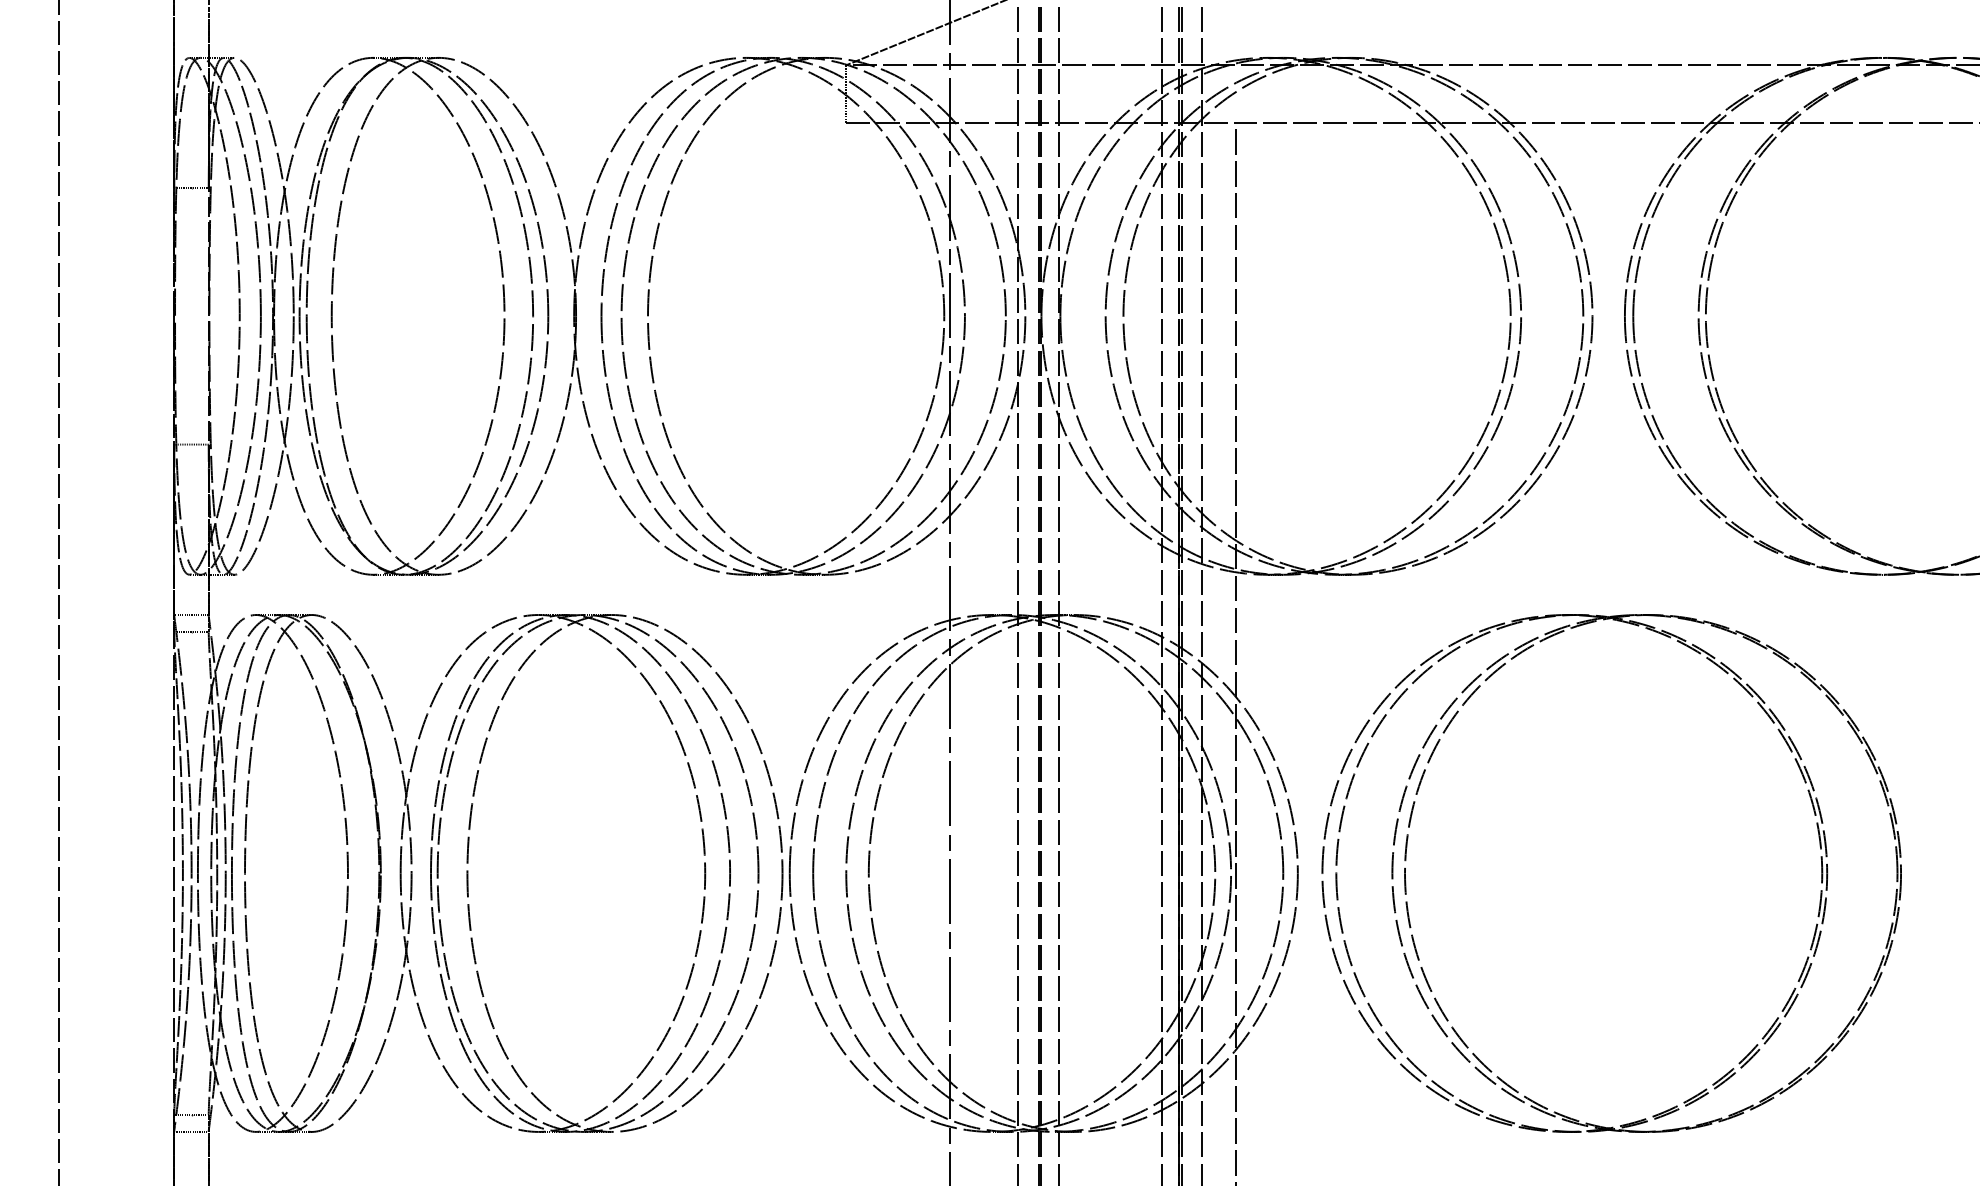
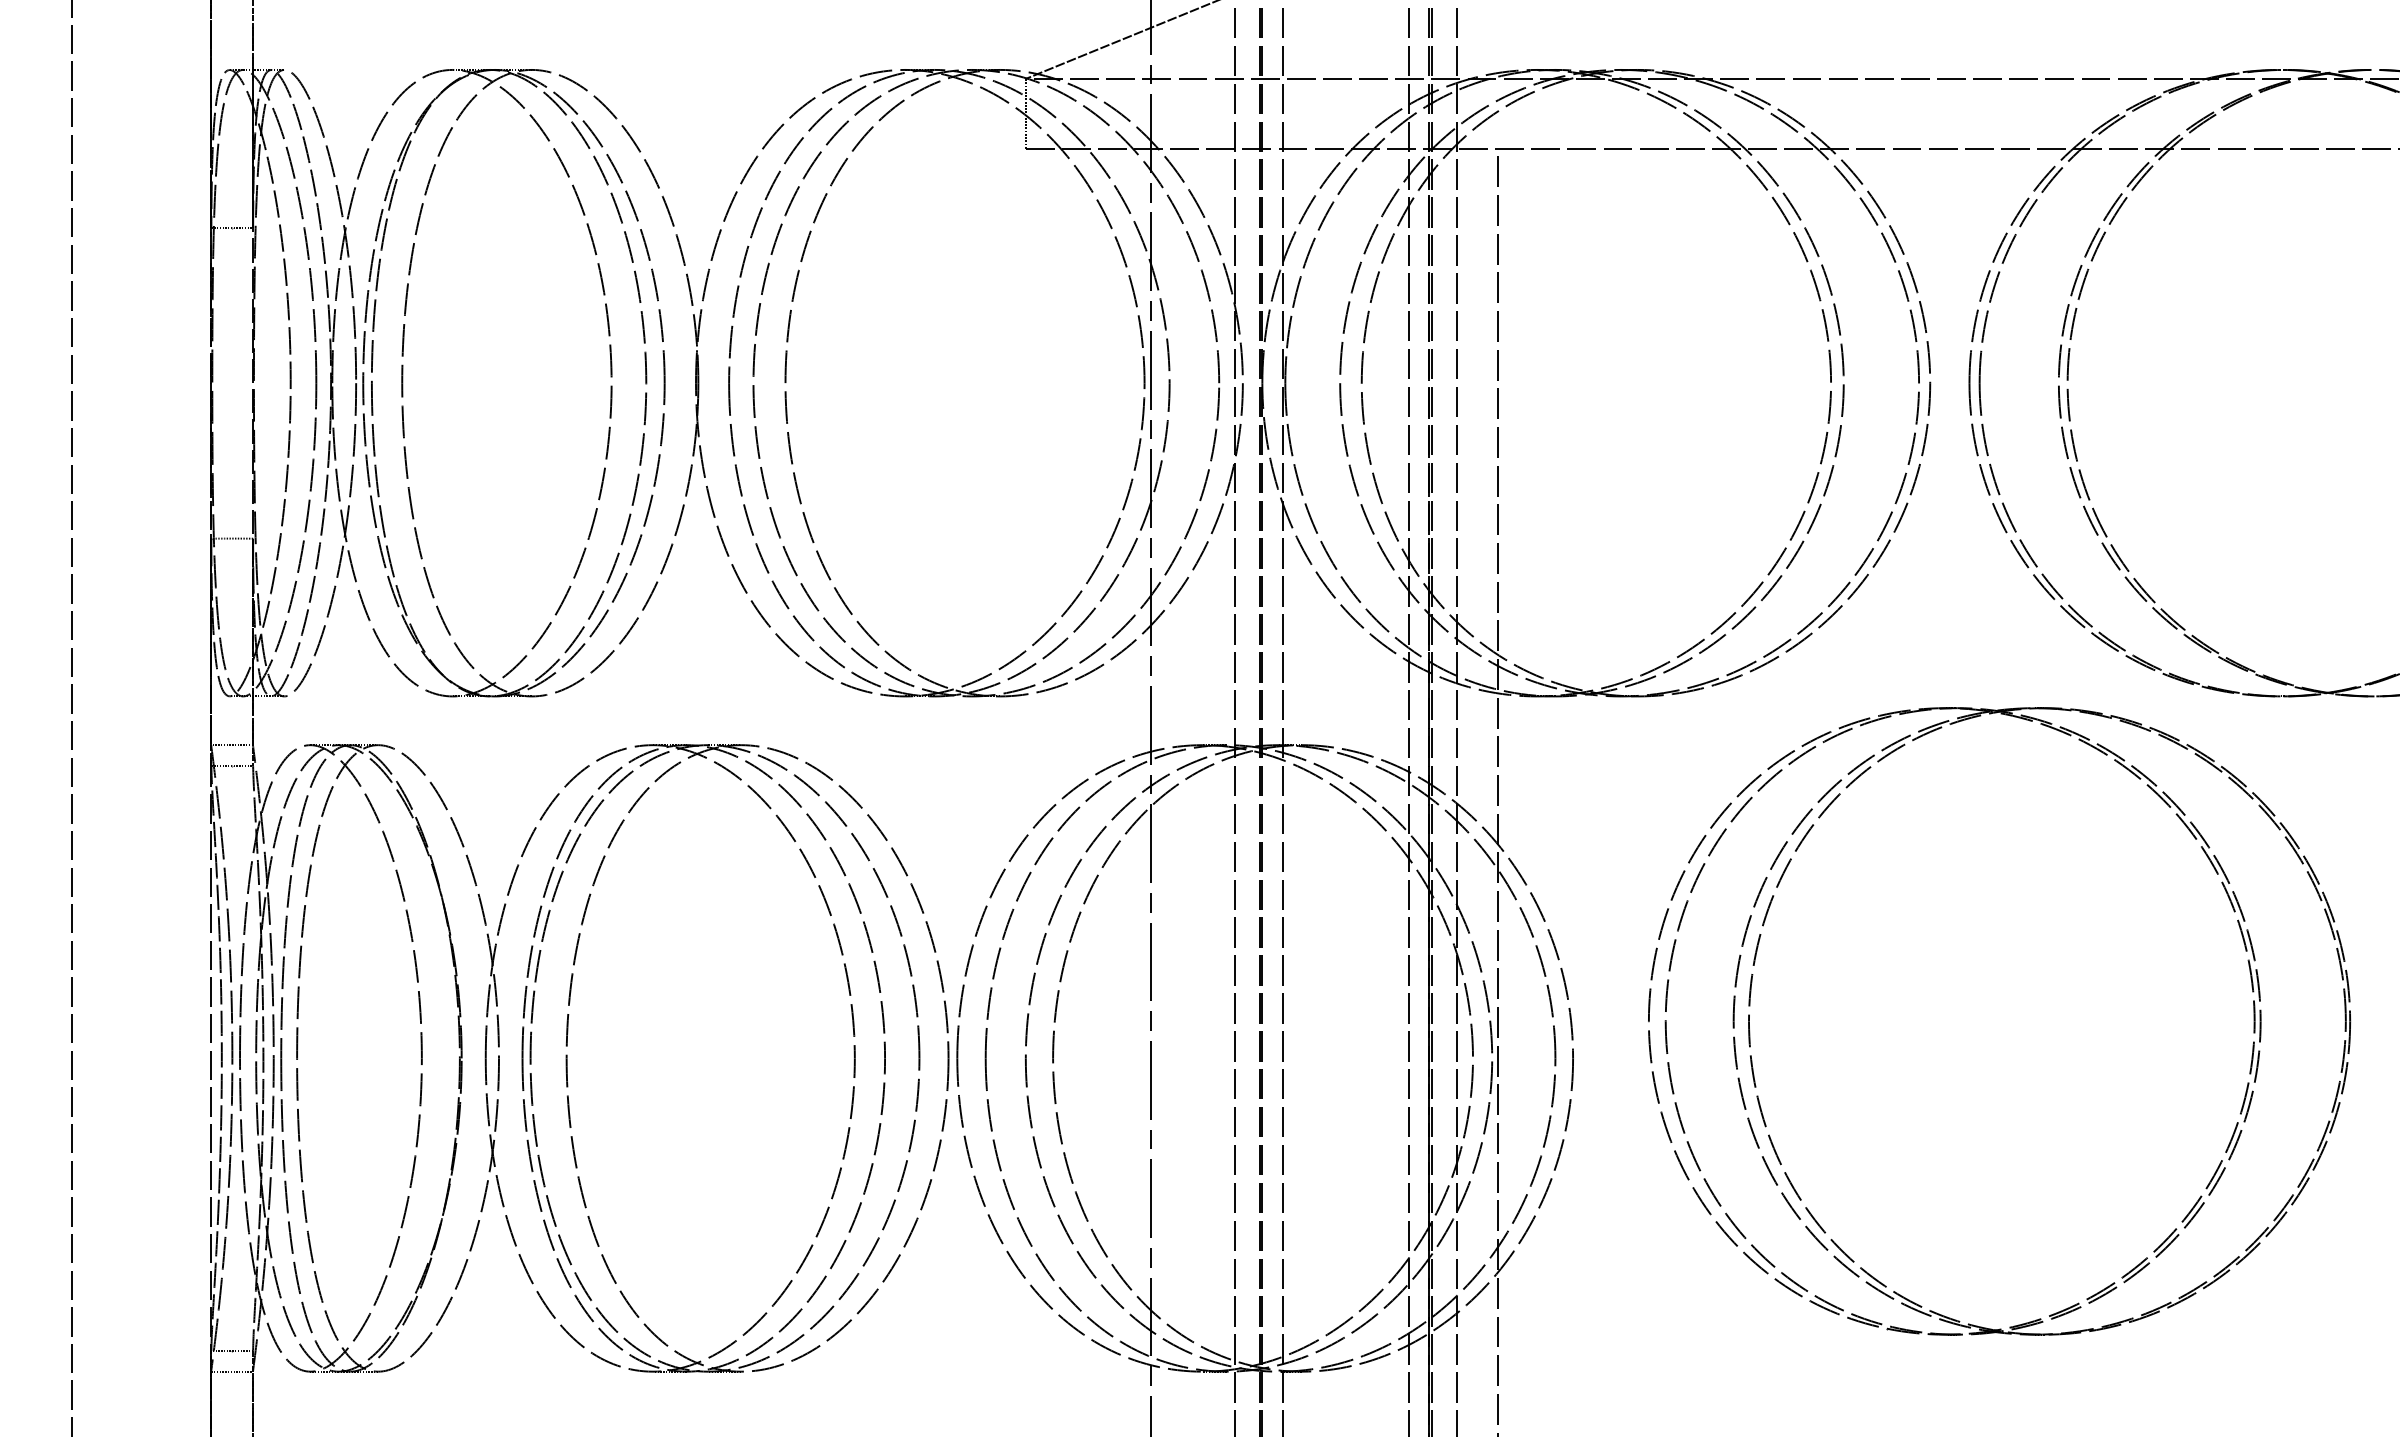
part: (1406, 881) -> (1750, 1031), moved

